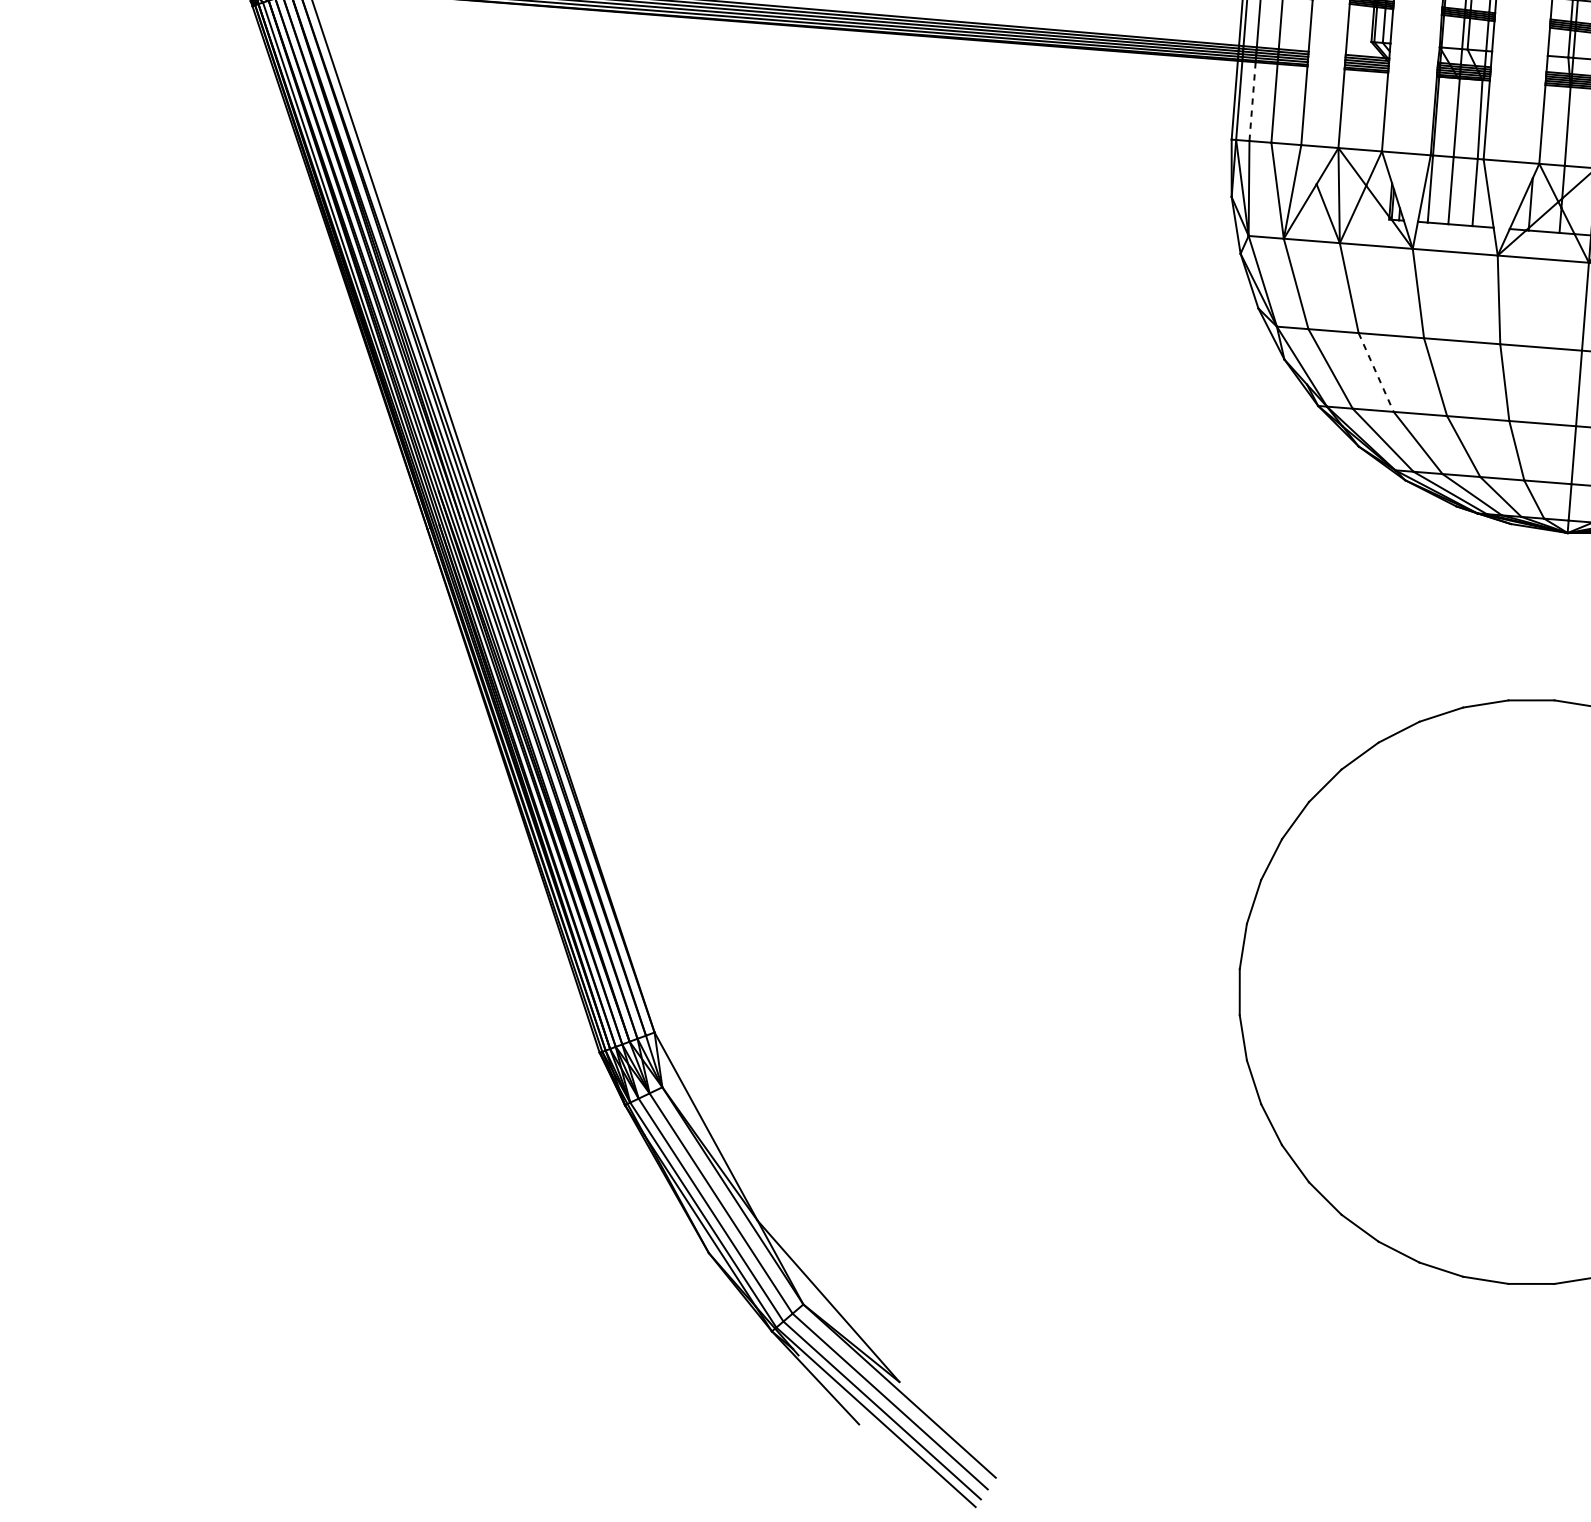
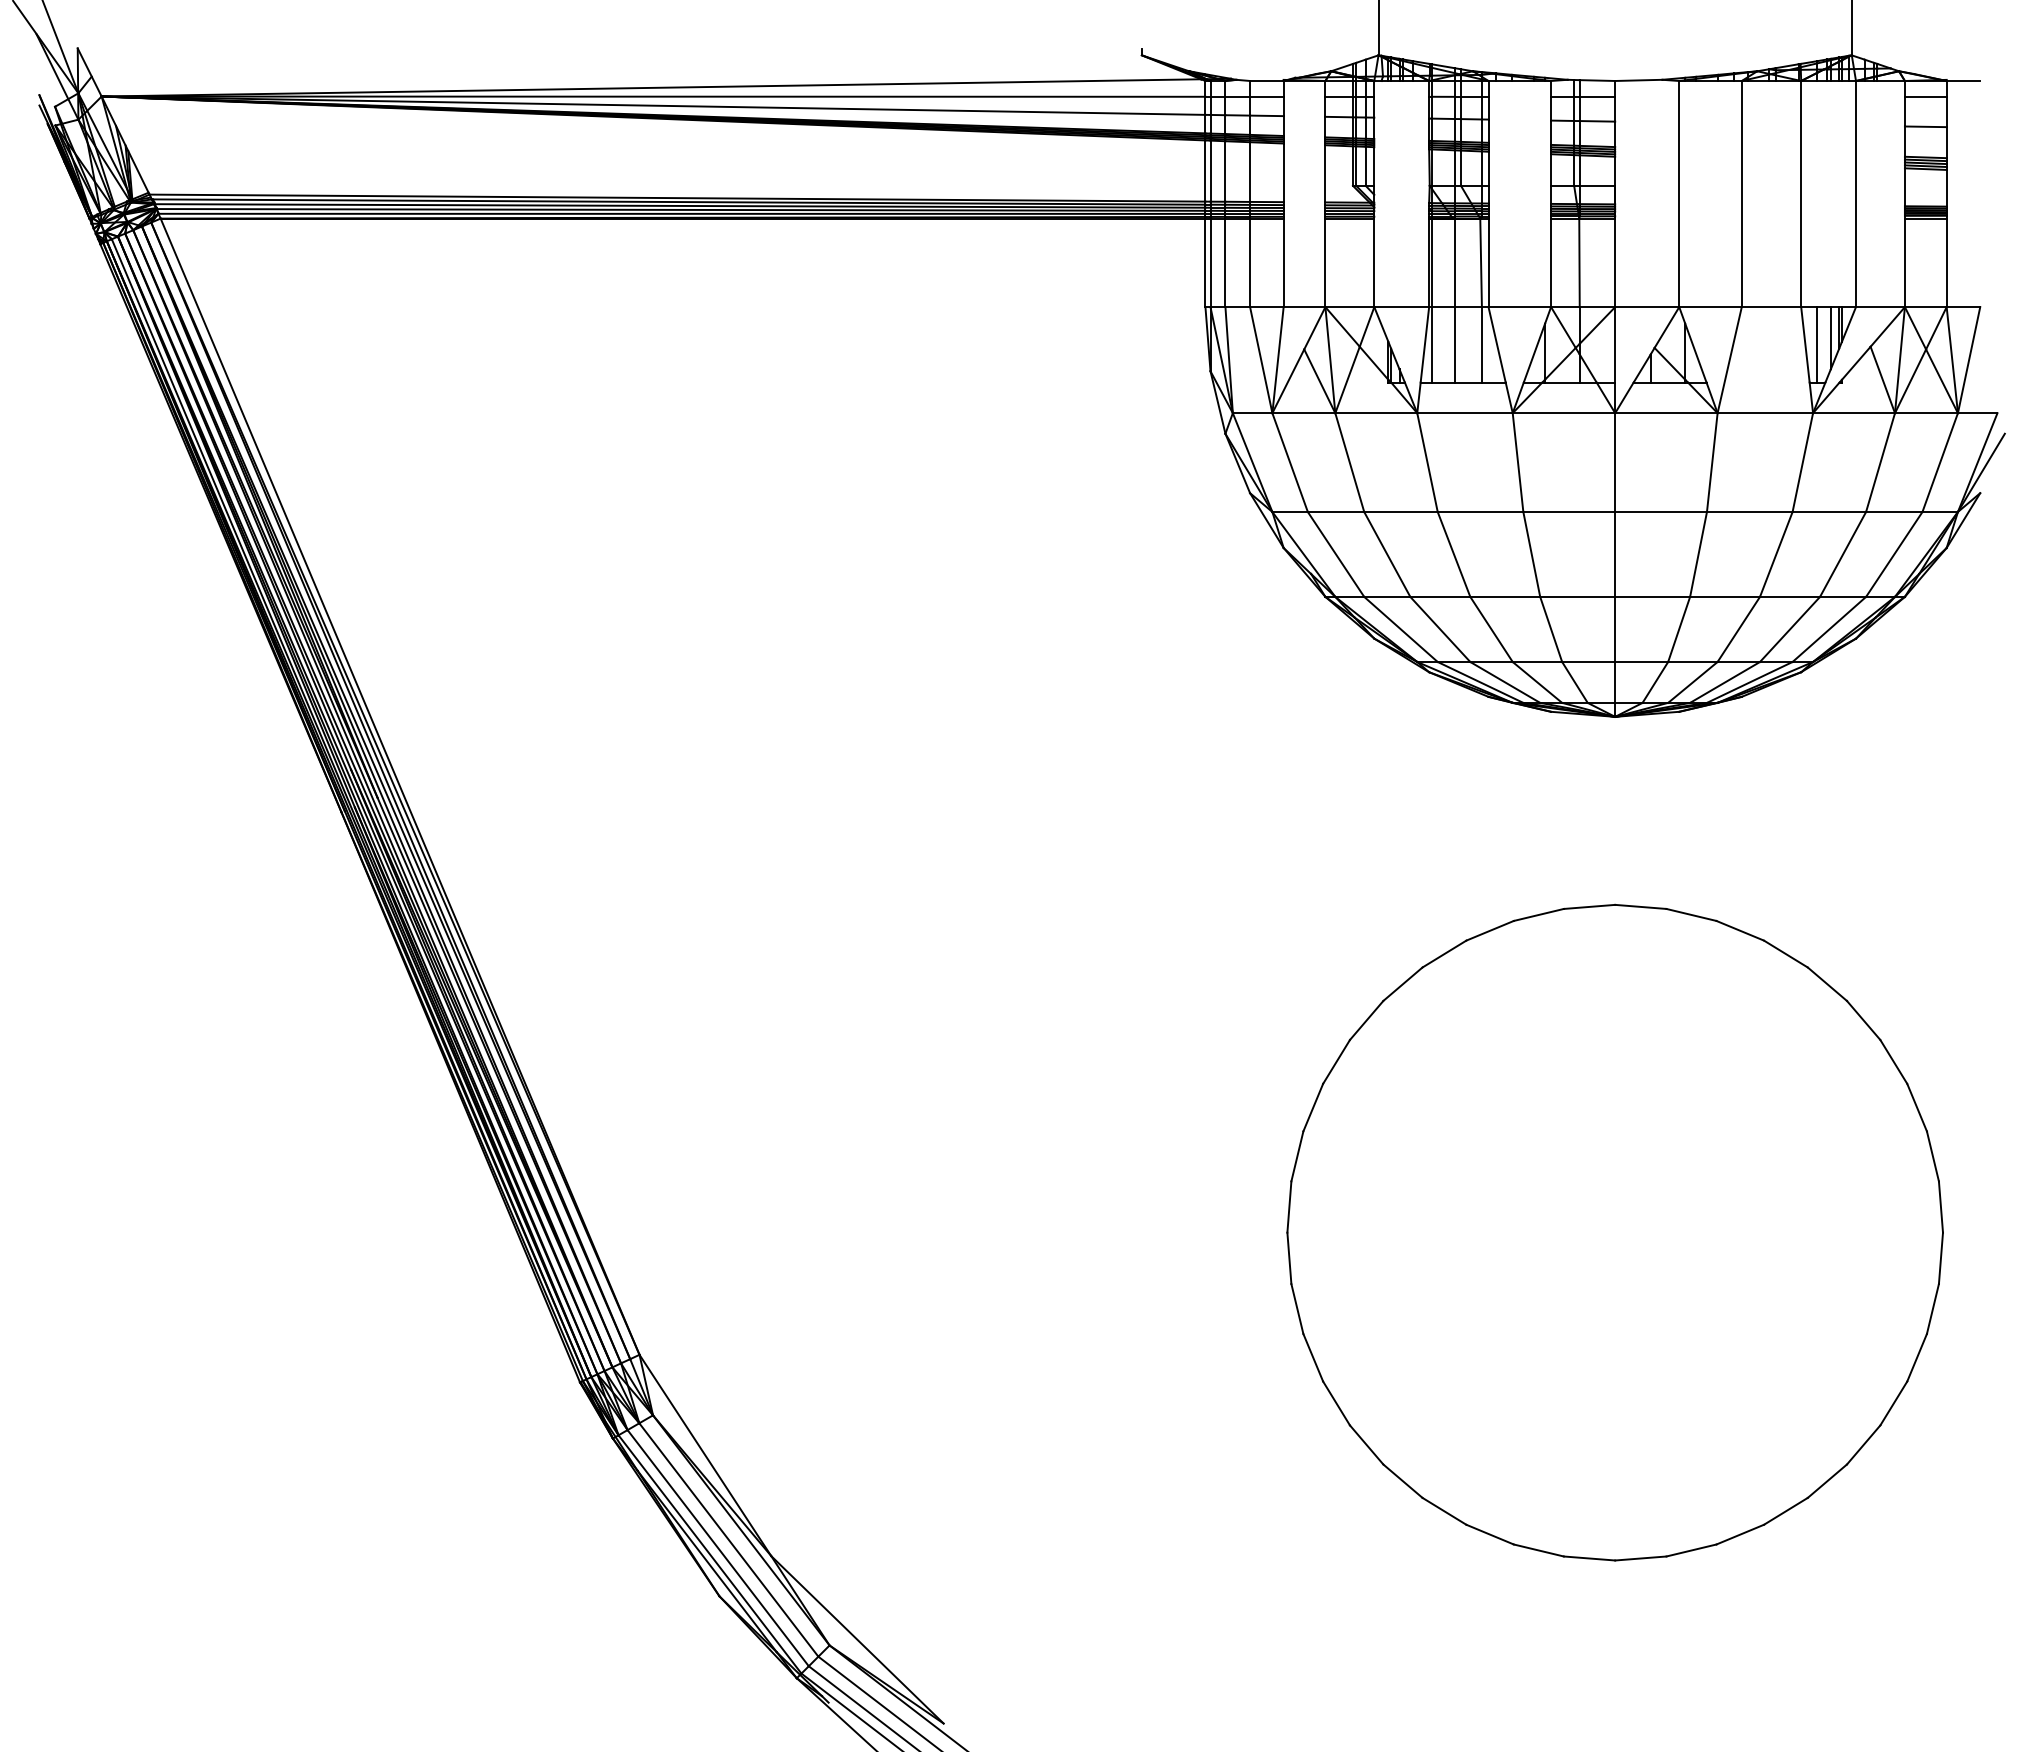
line: (1252, 102) -> (1225, 263), dashed -> solid
line: (1376, 372) -> (1387, 554), dashed -> solid

